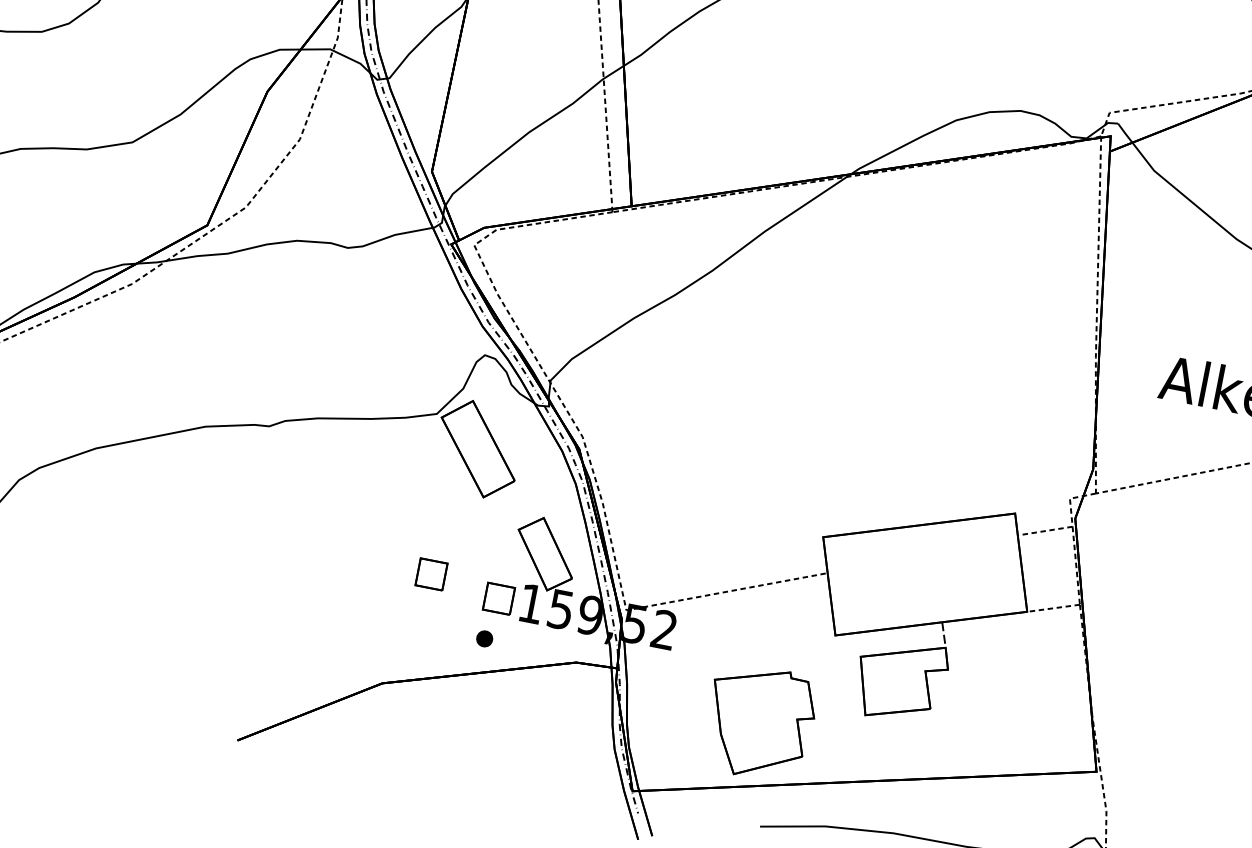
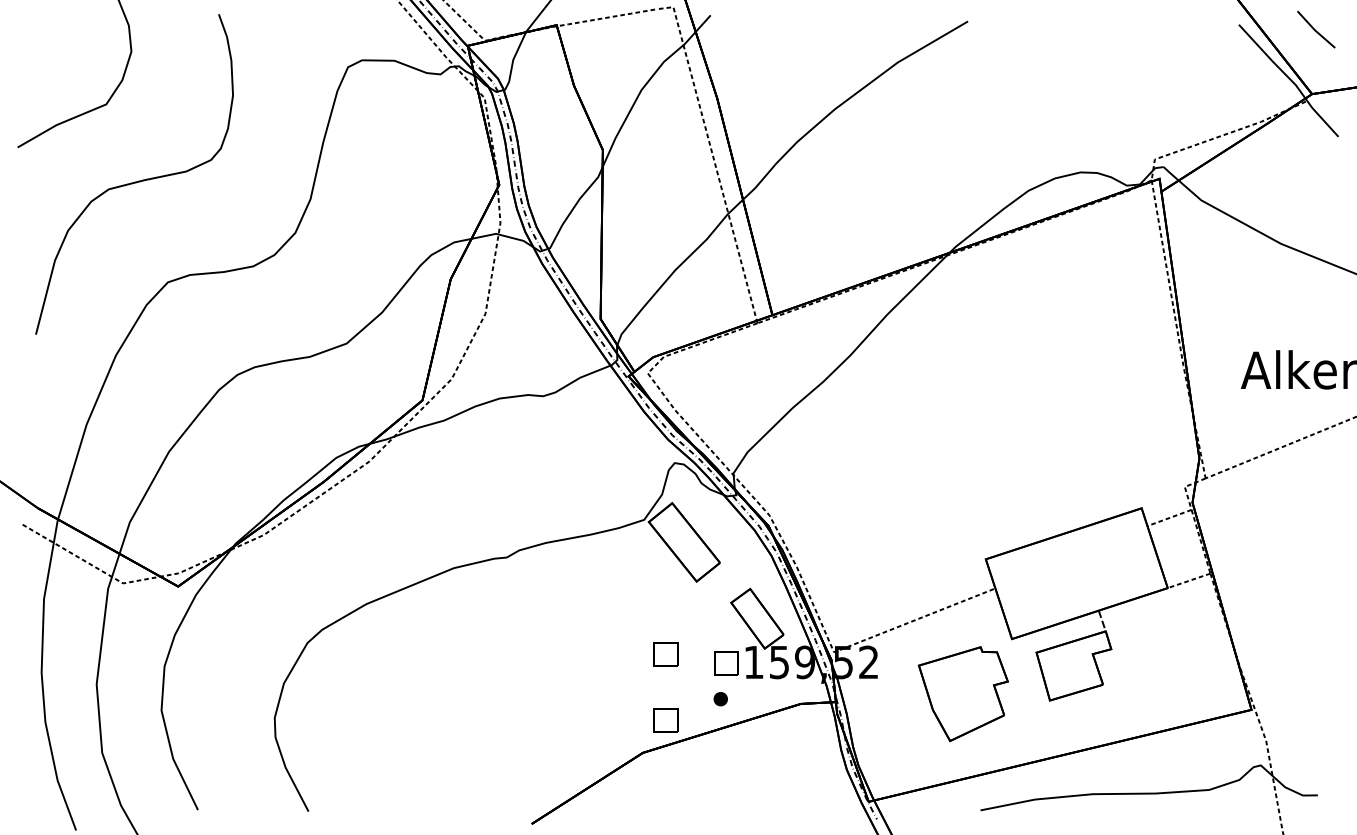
part: (415, 651) -> (665, 720), added
part: (758, 723) -> (962, 694), moved

